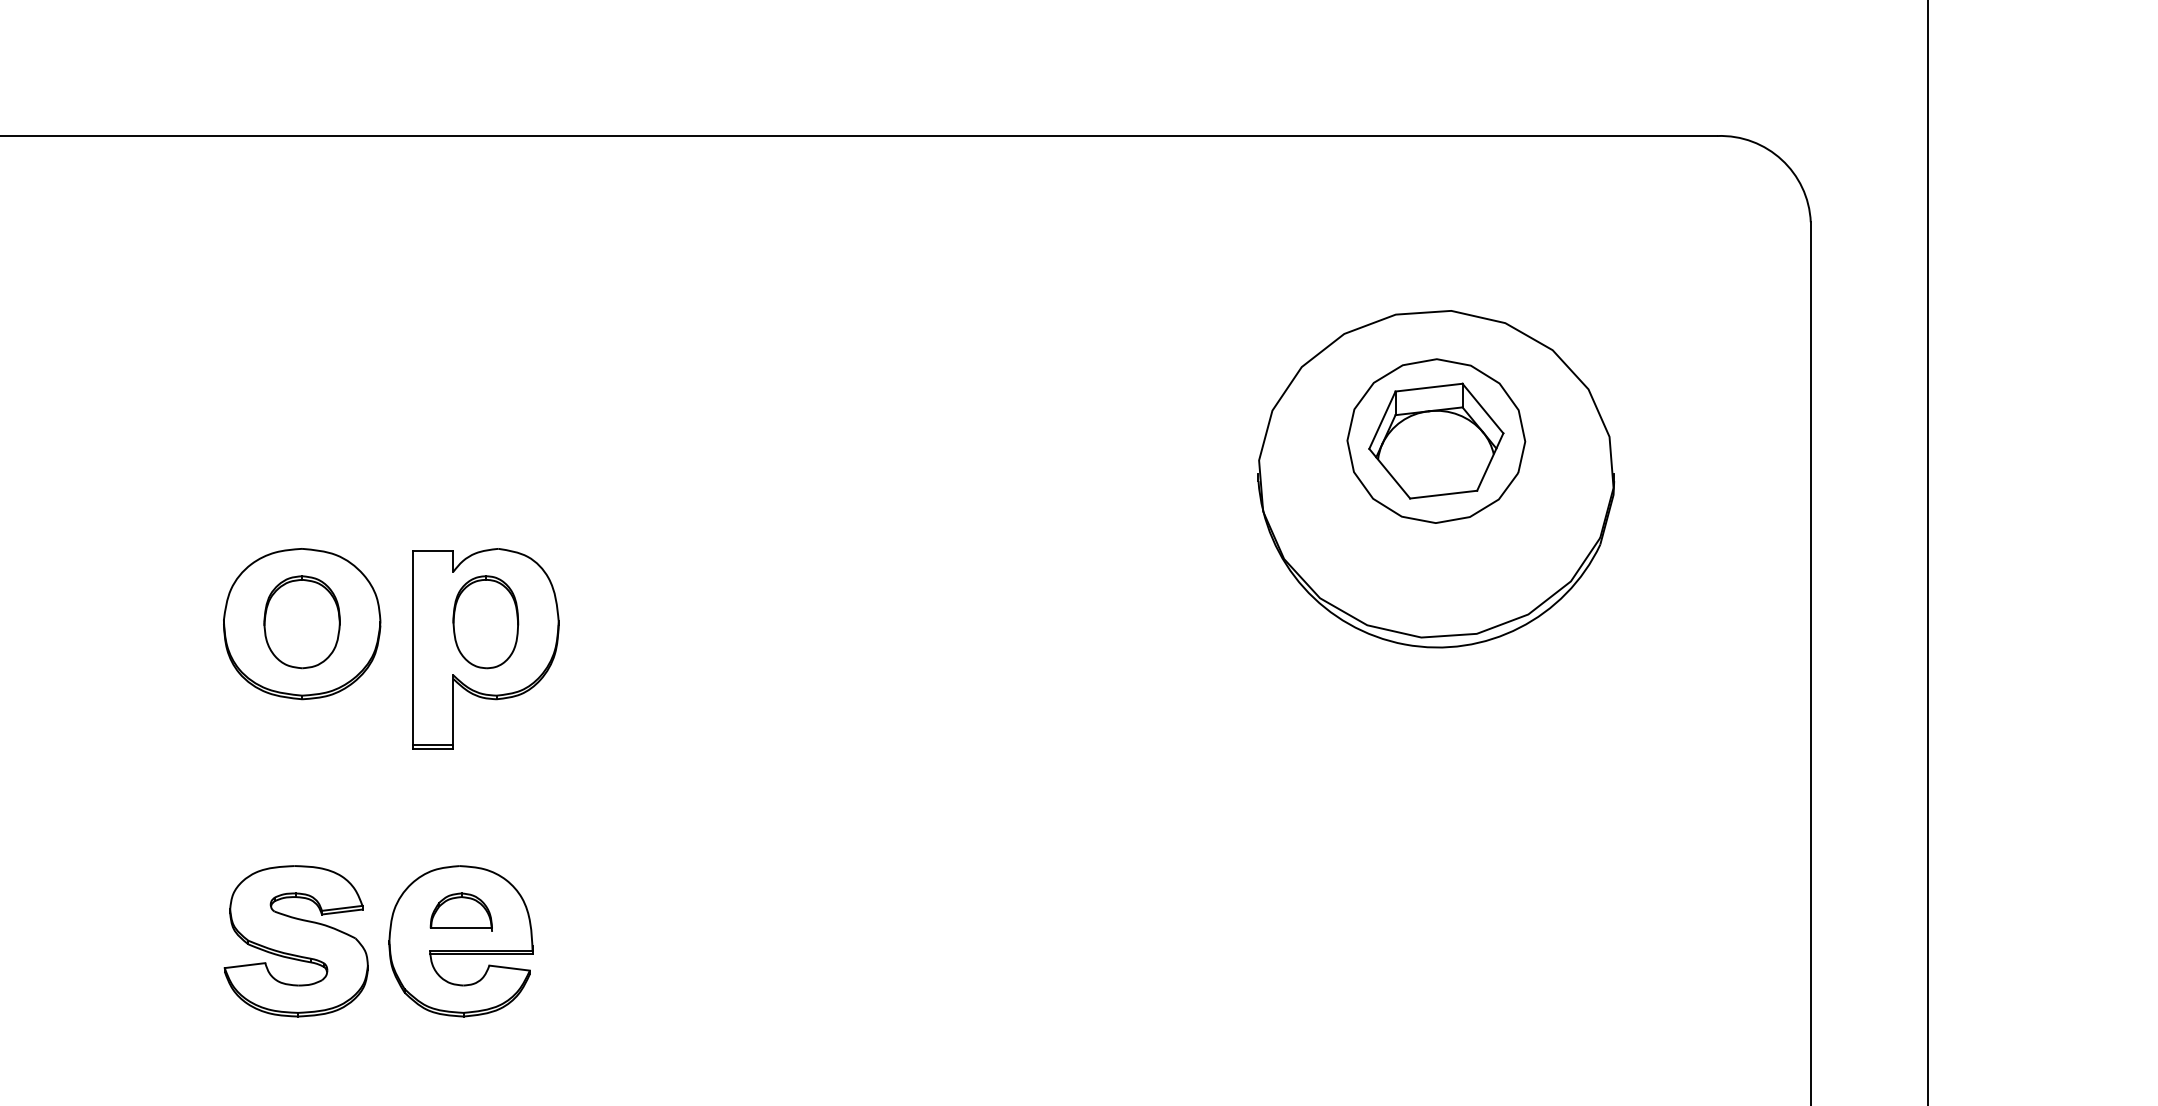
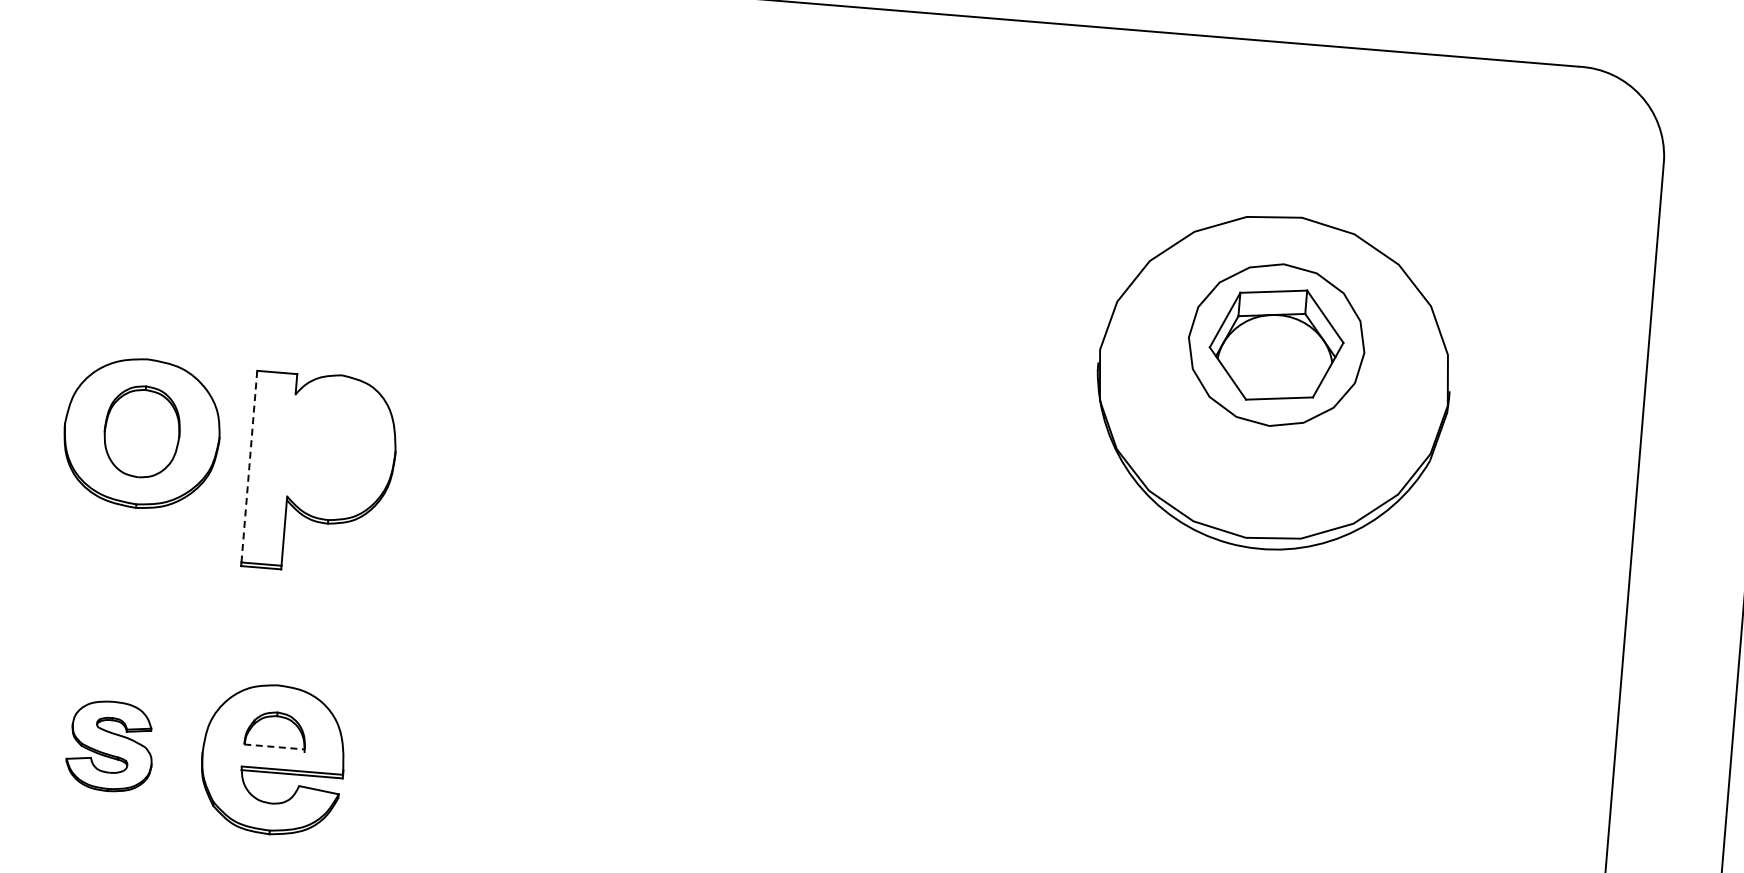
part: (485, 622) -> (323, 446), removed
line: (412, 647) -> (249, 465), solid -> dashed
line: (461, 928) -> (274, 747), solid -> dashed
part: (295, 941) -> (109, 746), size x0.6

